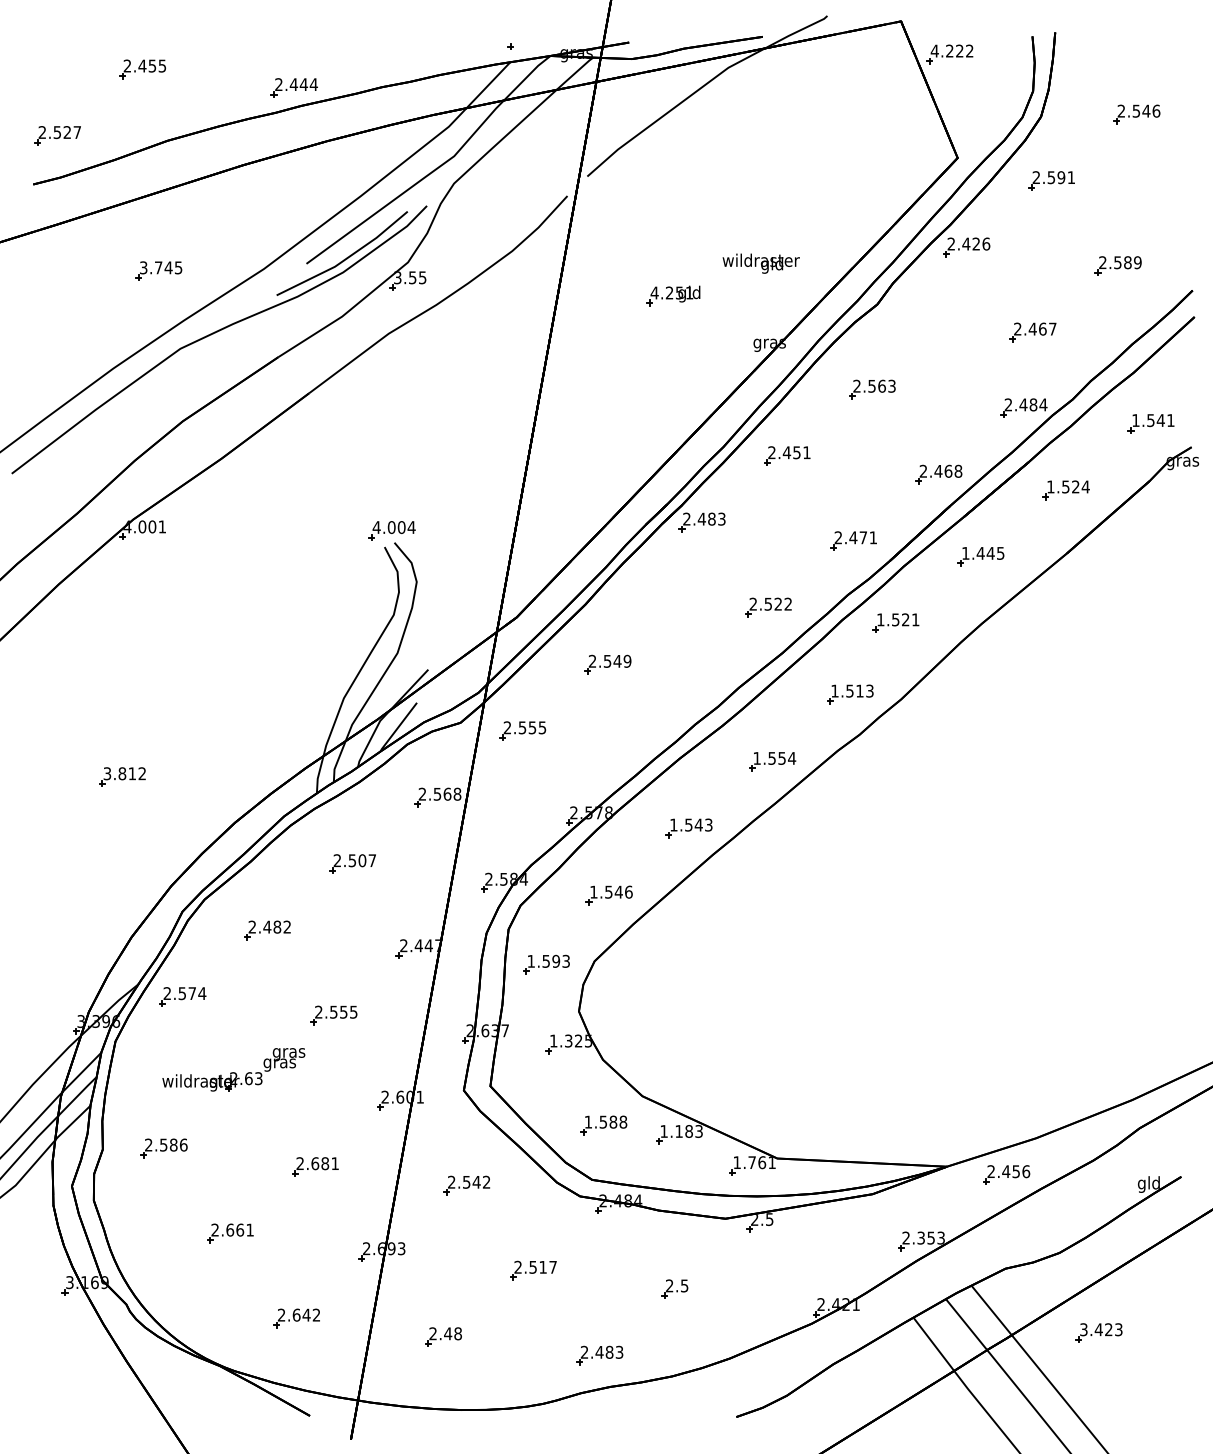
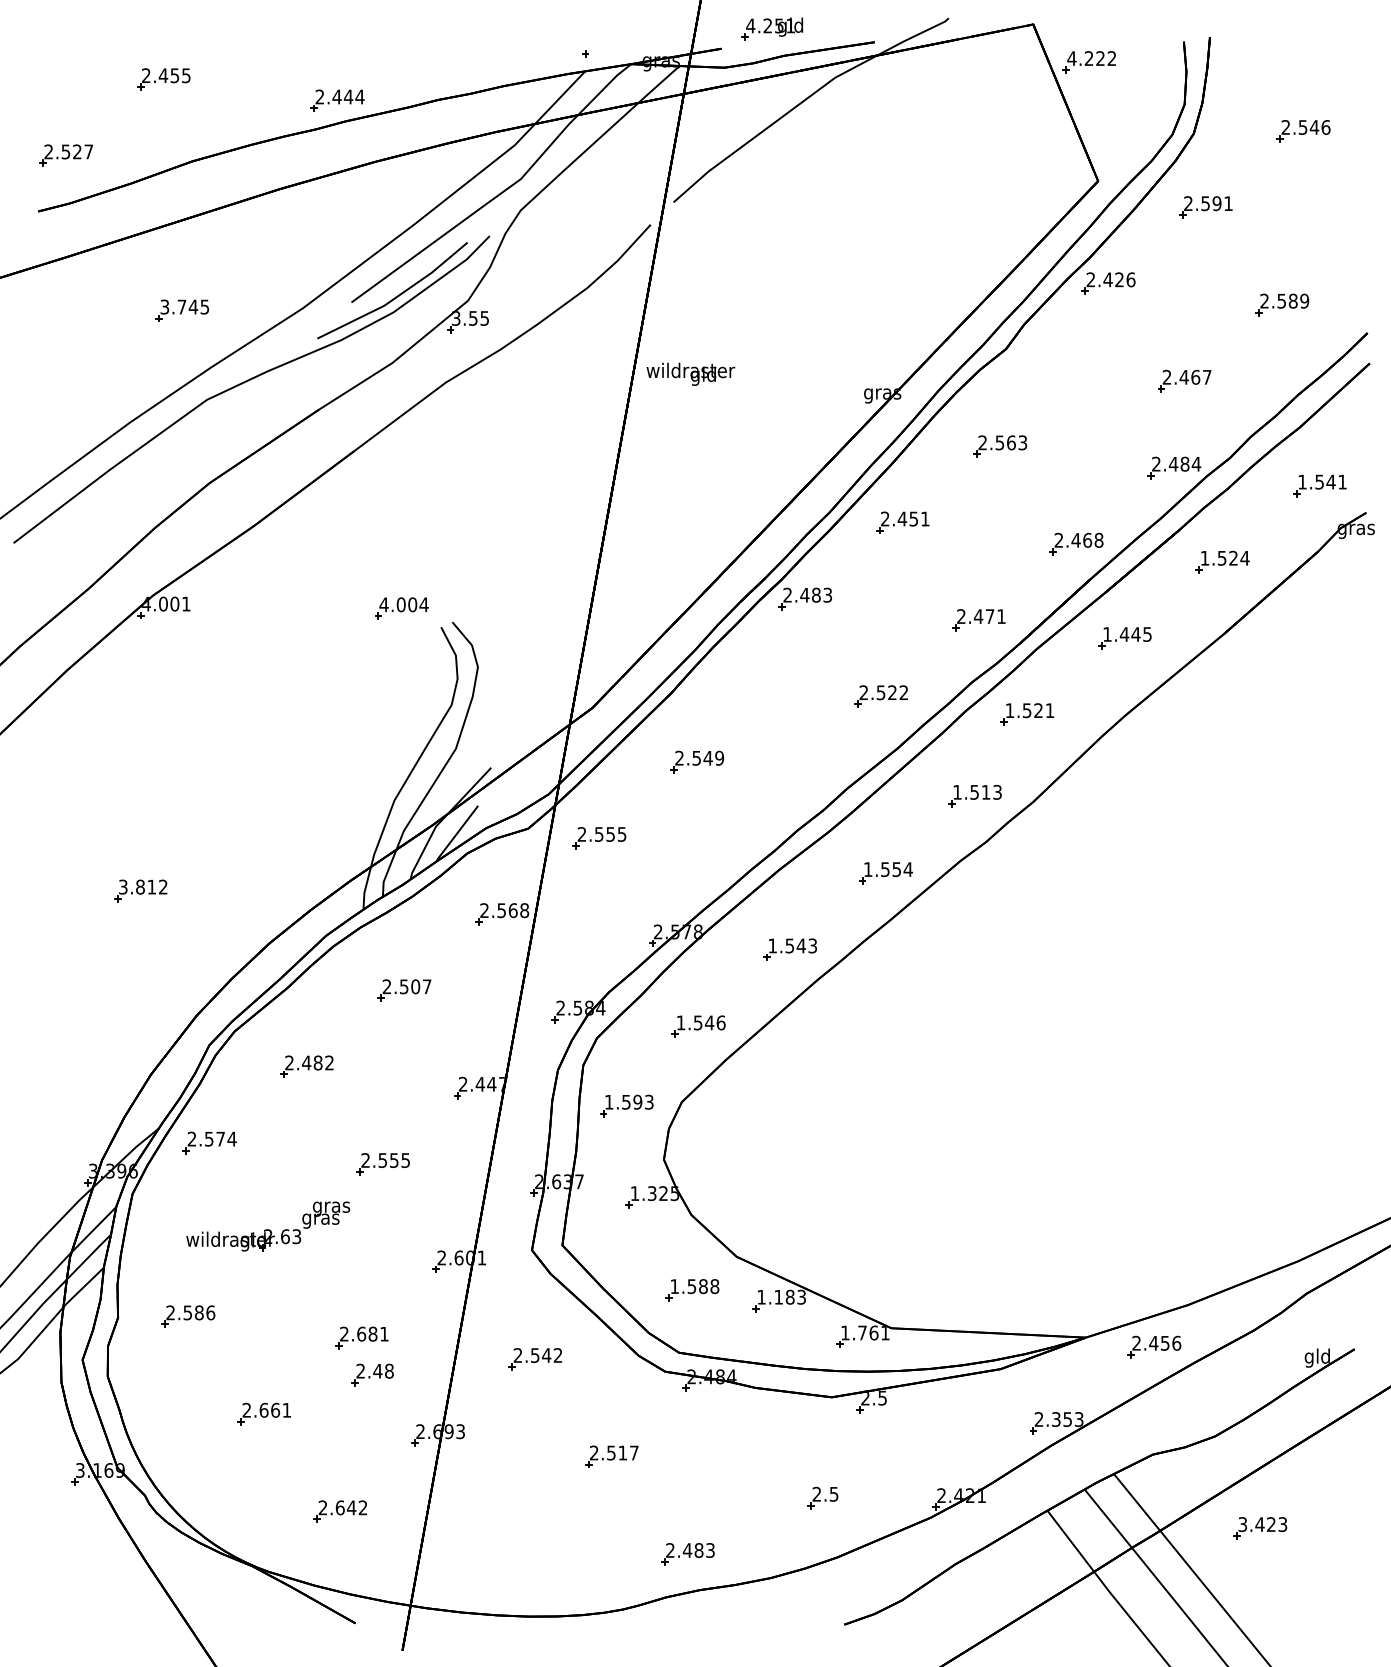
text: (760, 262) -> (690, 373), moved
part: (673, 295) -> (772, 28), moved
part: (391, 530) -> (401, 608), moved
part: (674, 1288) -> (822, 1497), moved
part: (443, 1336) -> (372, 1374), moved

